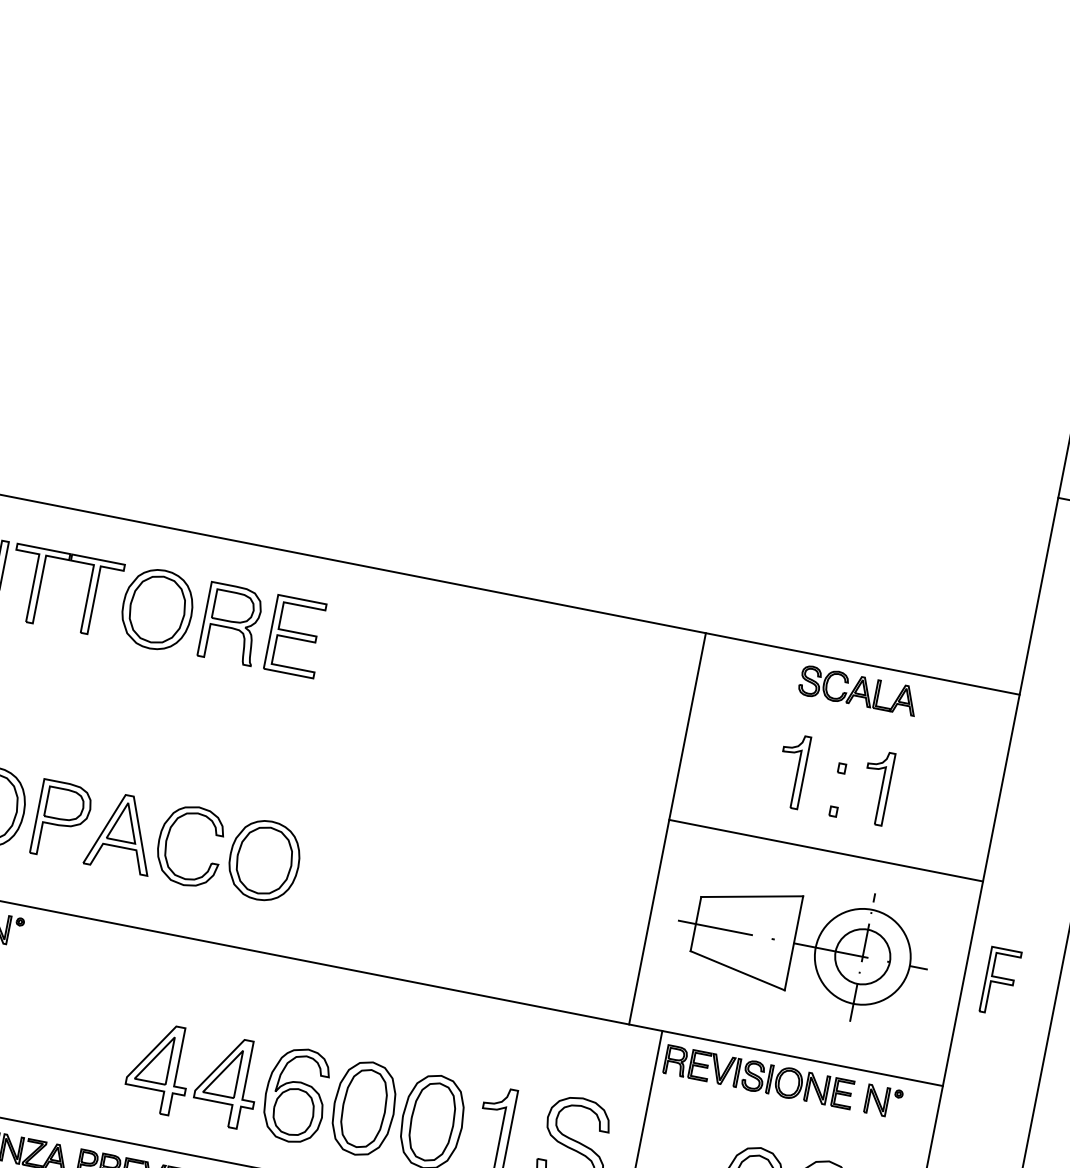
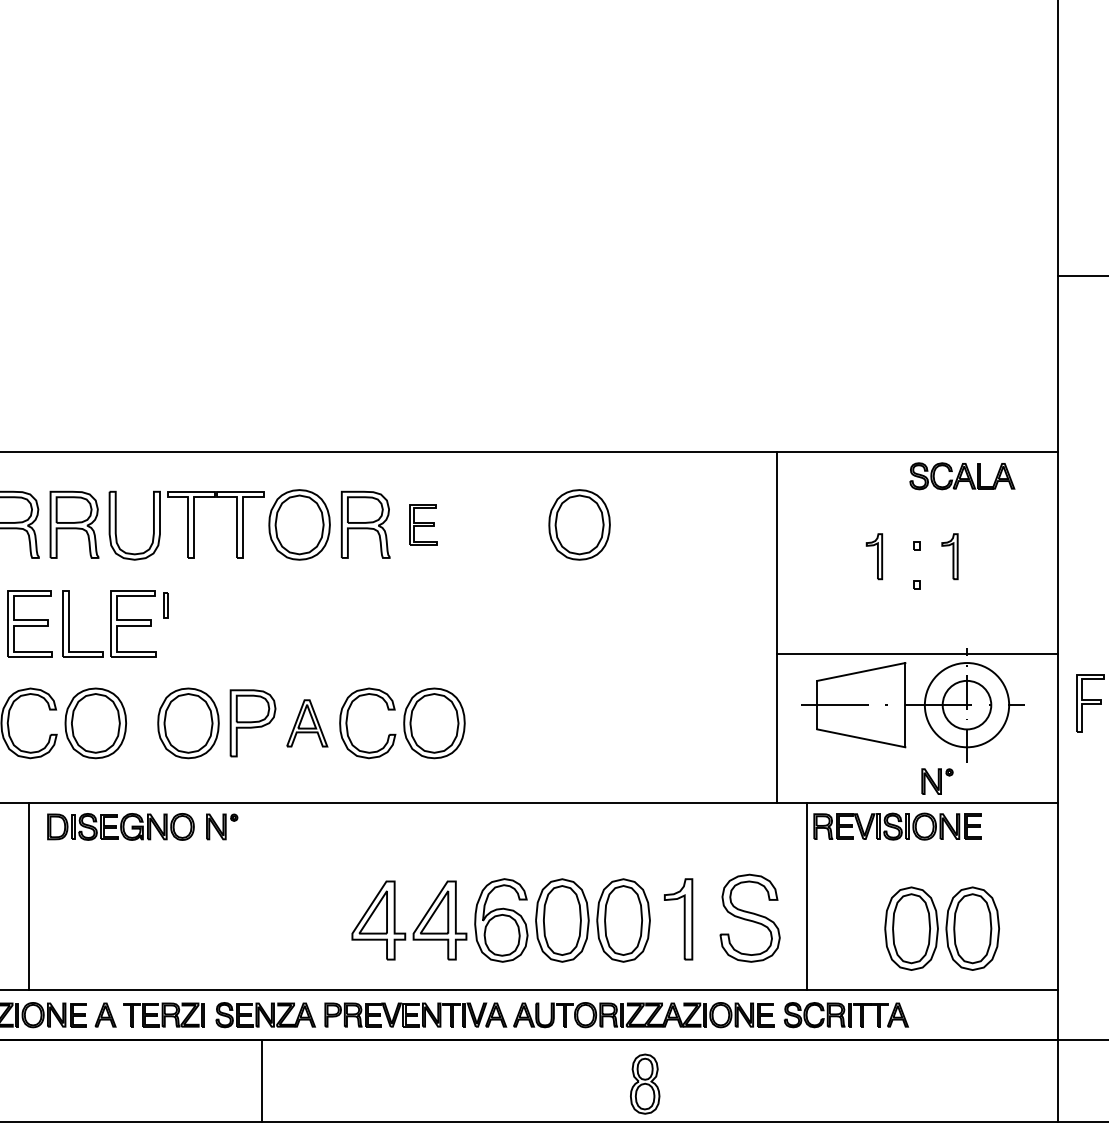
part: (295, 636) -> (423, 524), size x0.6
part: (469, 670) -> (579, 524), added
part: (858, 691) -> (962, 476), moved
part: (792, 770) -> (874, 556), size x0.7
part: (875, 787) -> (949, 556), size x0.7
part: (121, 832) -> (306, 723), size x0.7
line: (826, 850) -> (917, 653), moved
part: (883, 1101) -> (937, 781), moved

